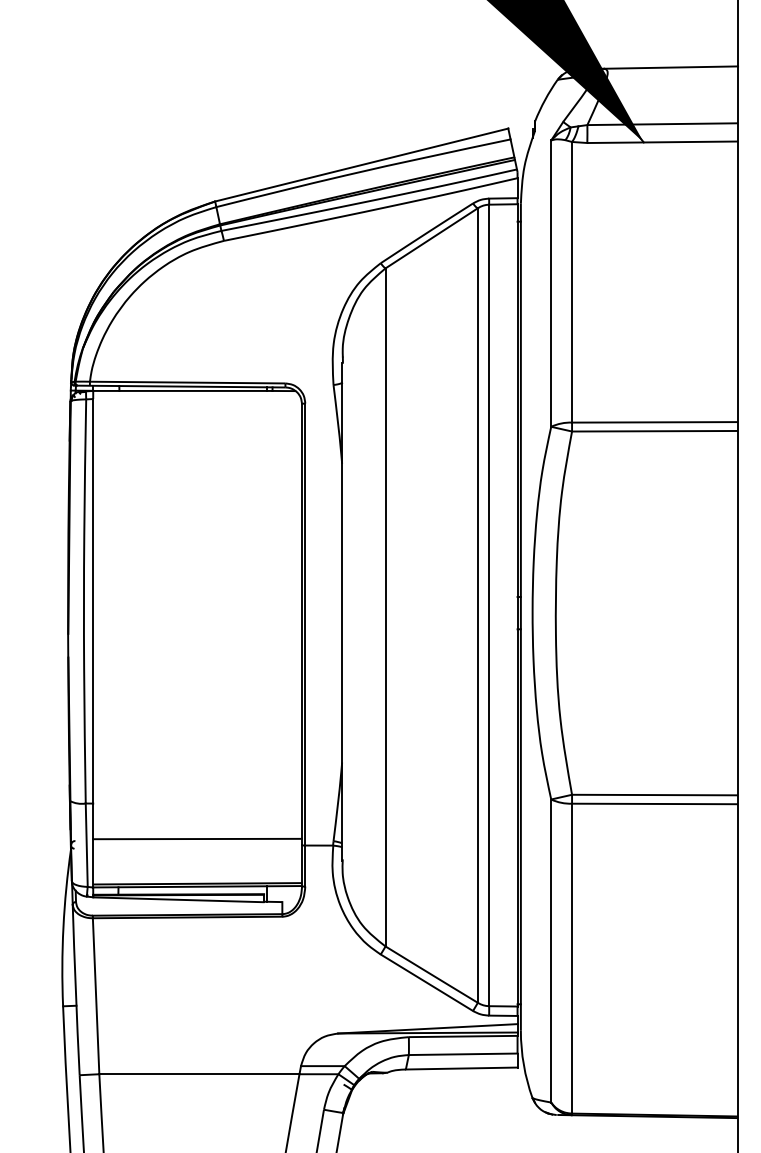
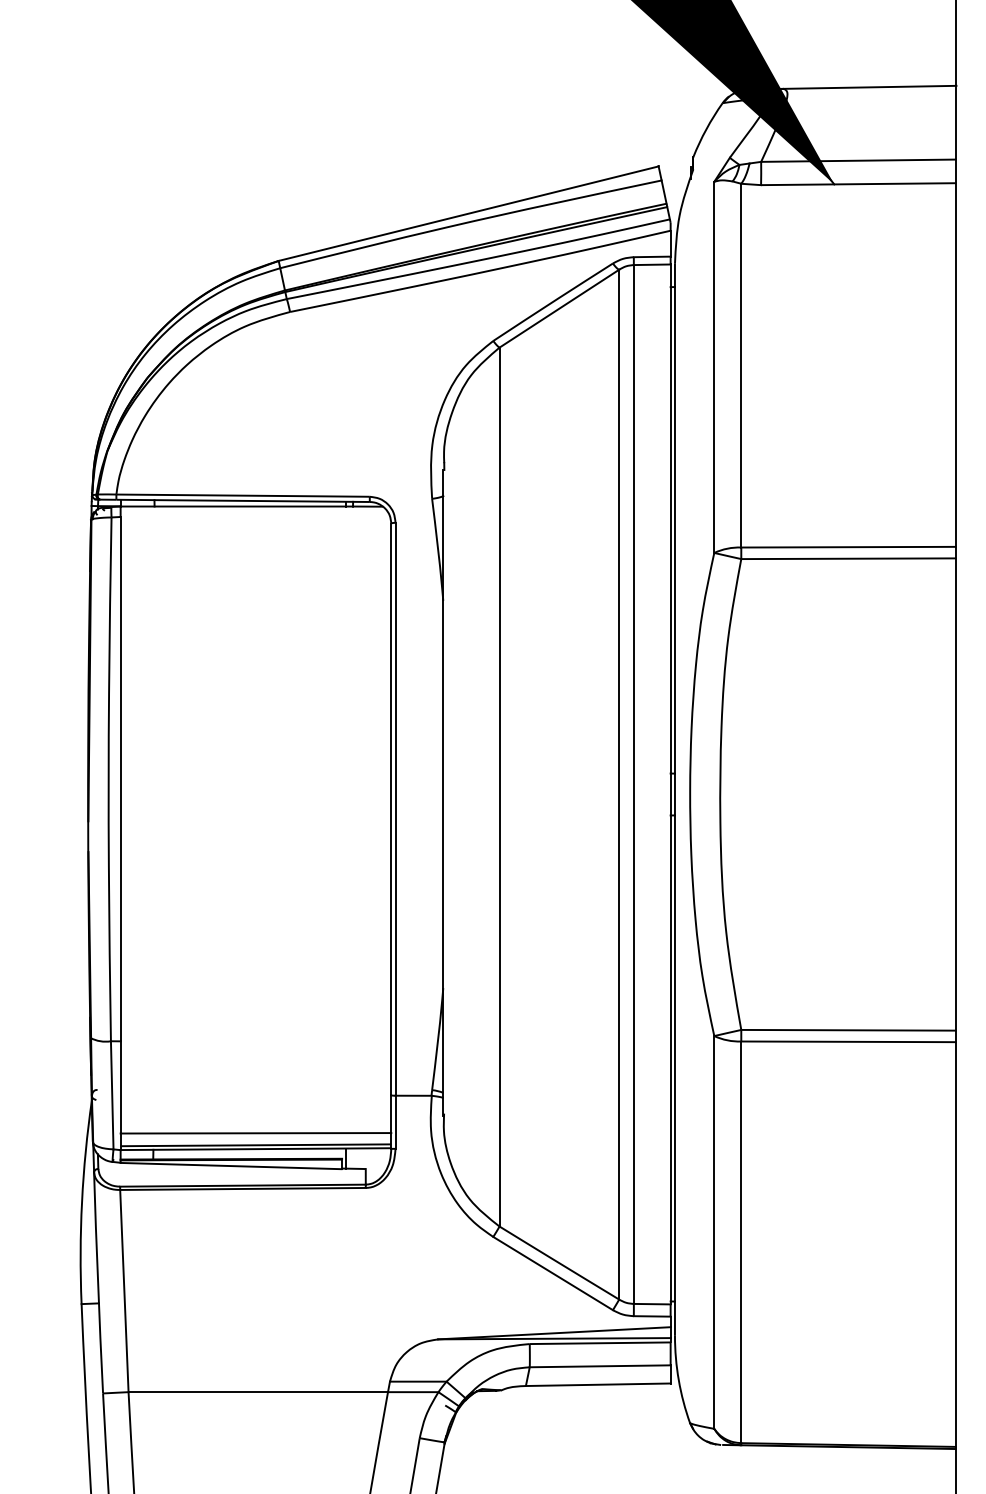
line: (197, 839) -> (255, 1133), moved

